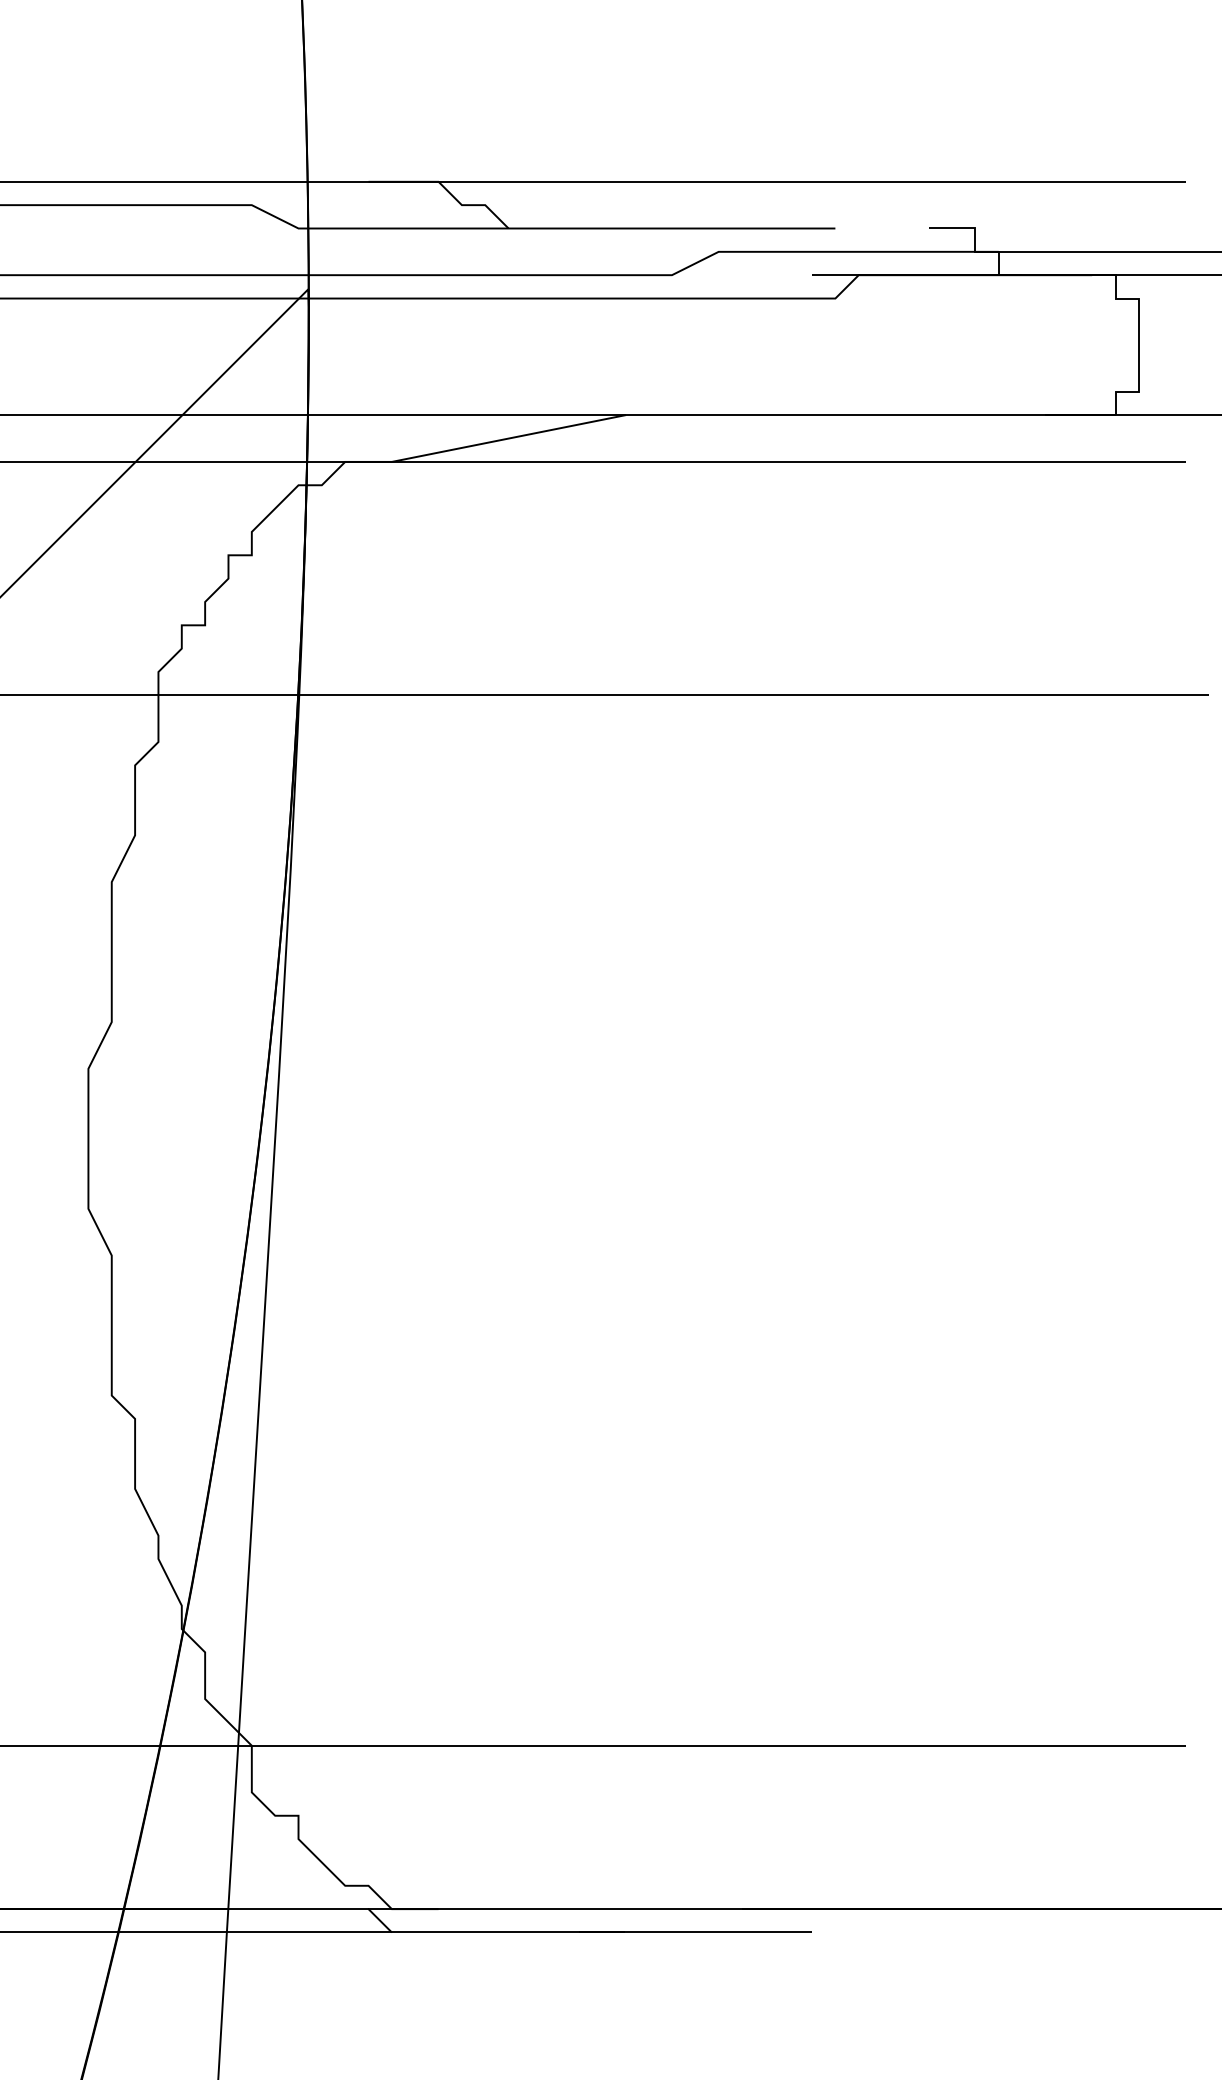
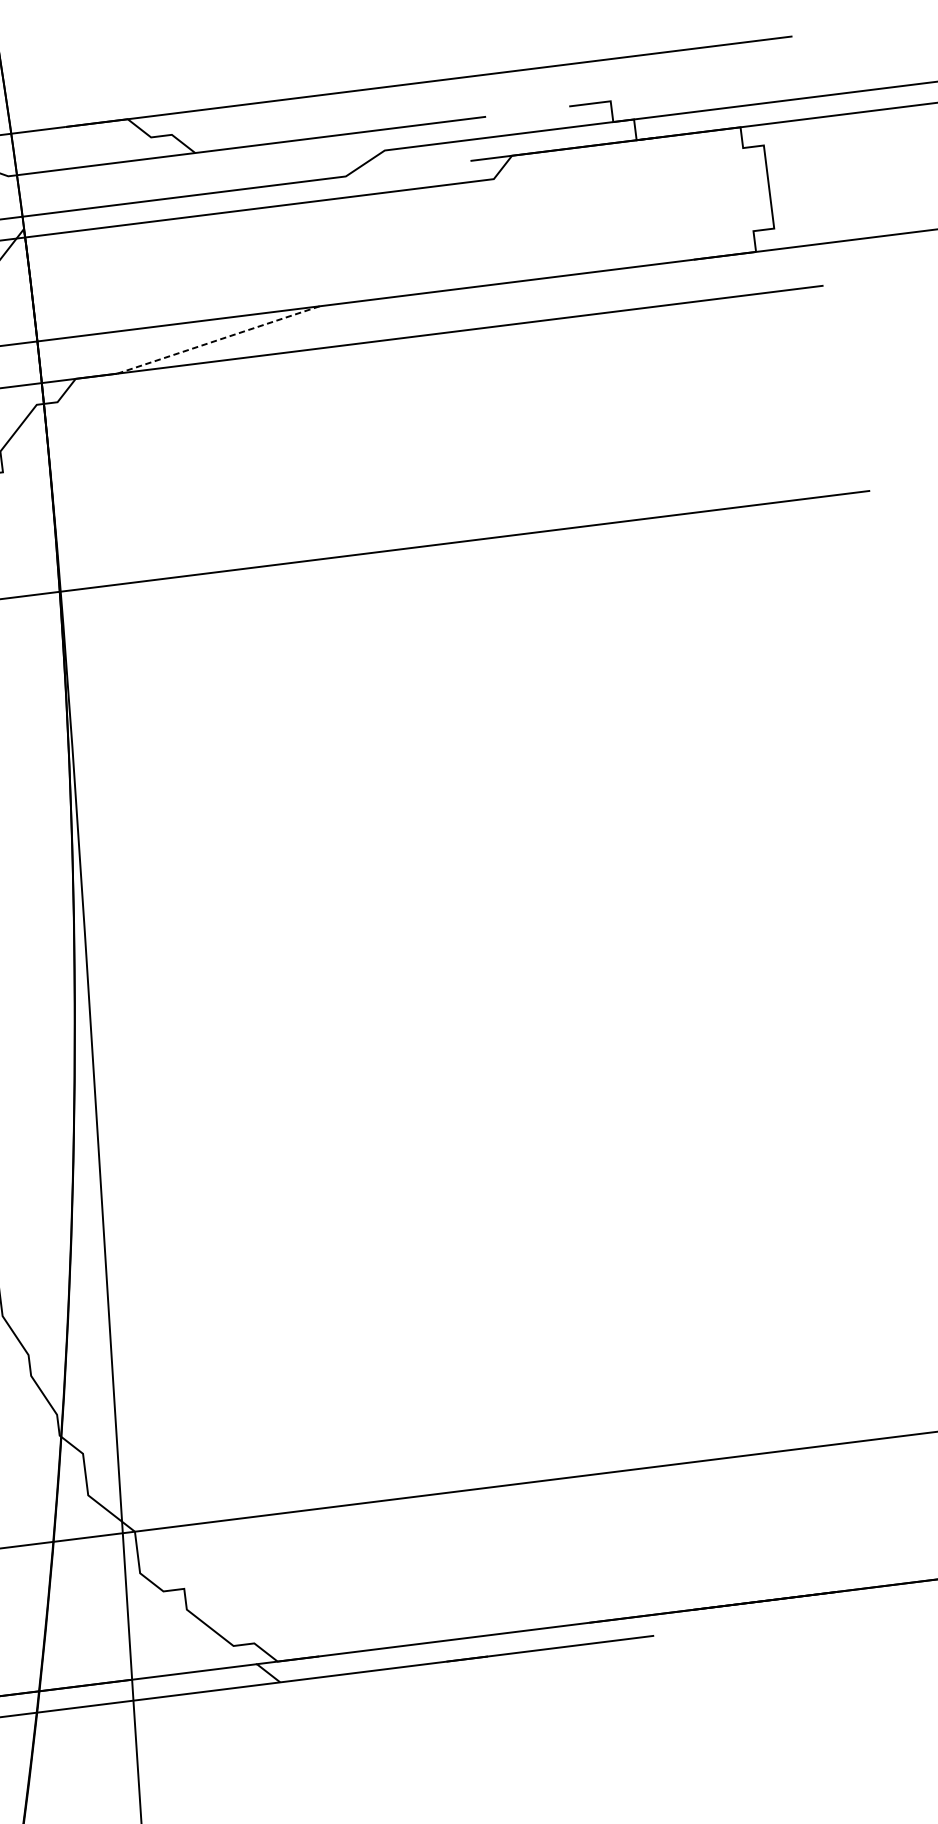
line: (509, 438) -> (219, 339), solid -> dashed

